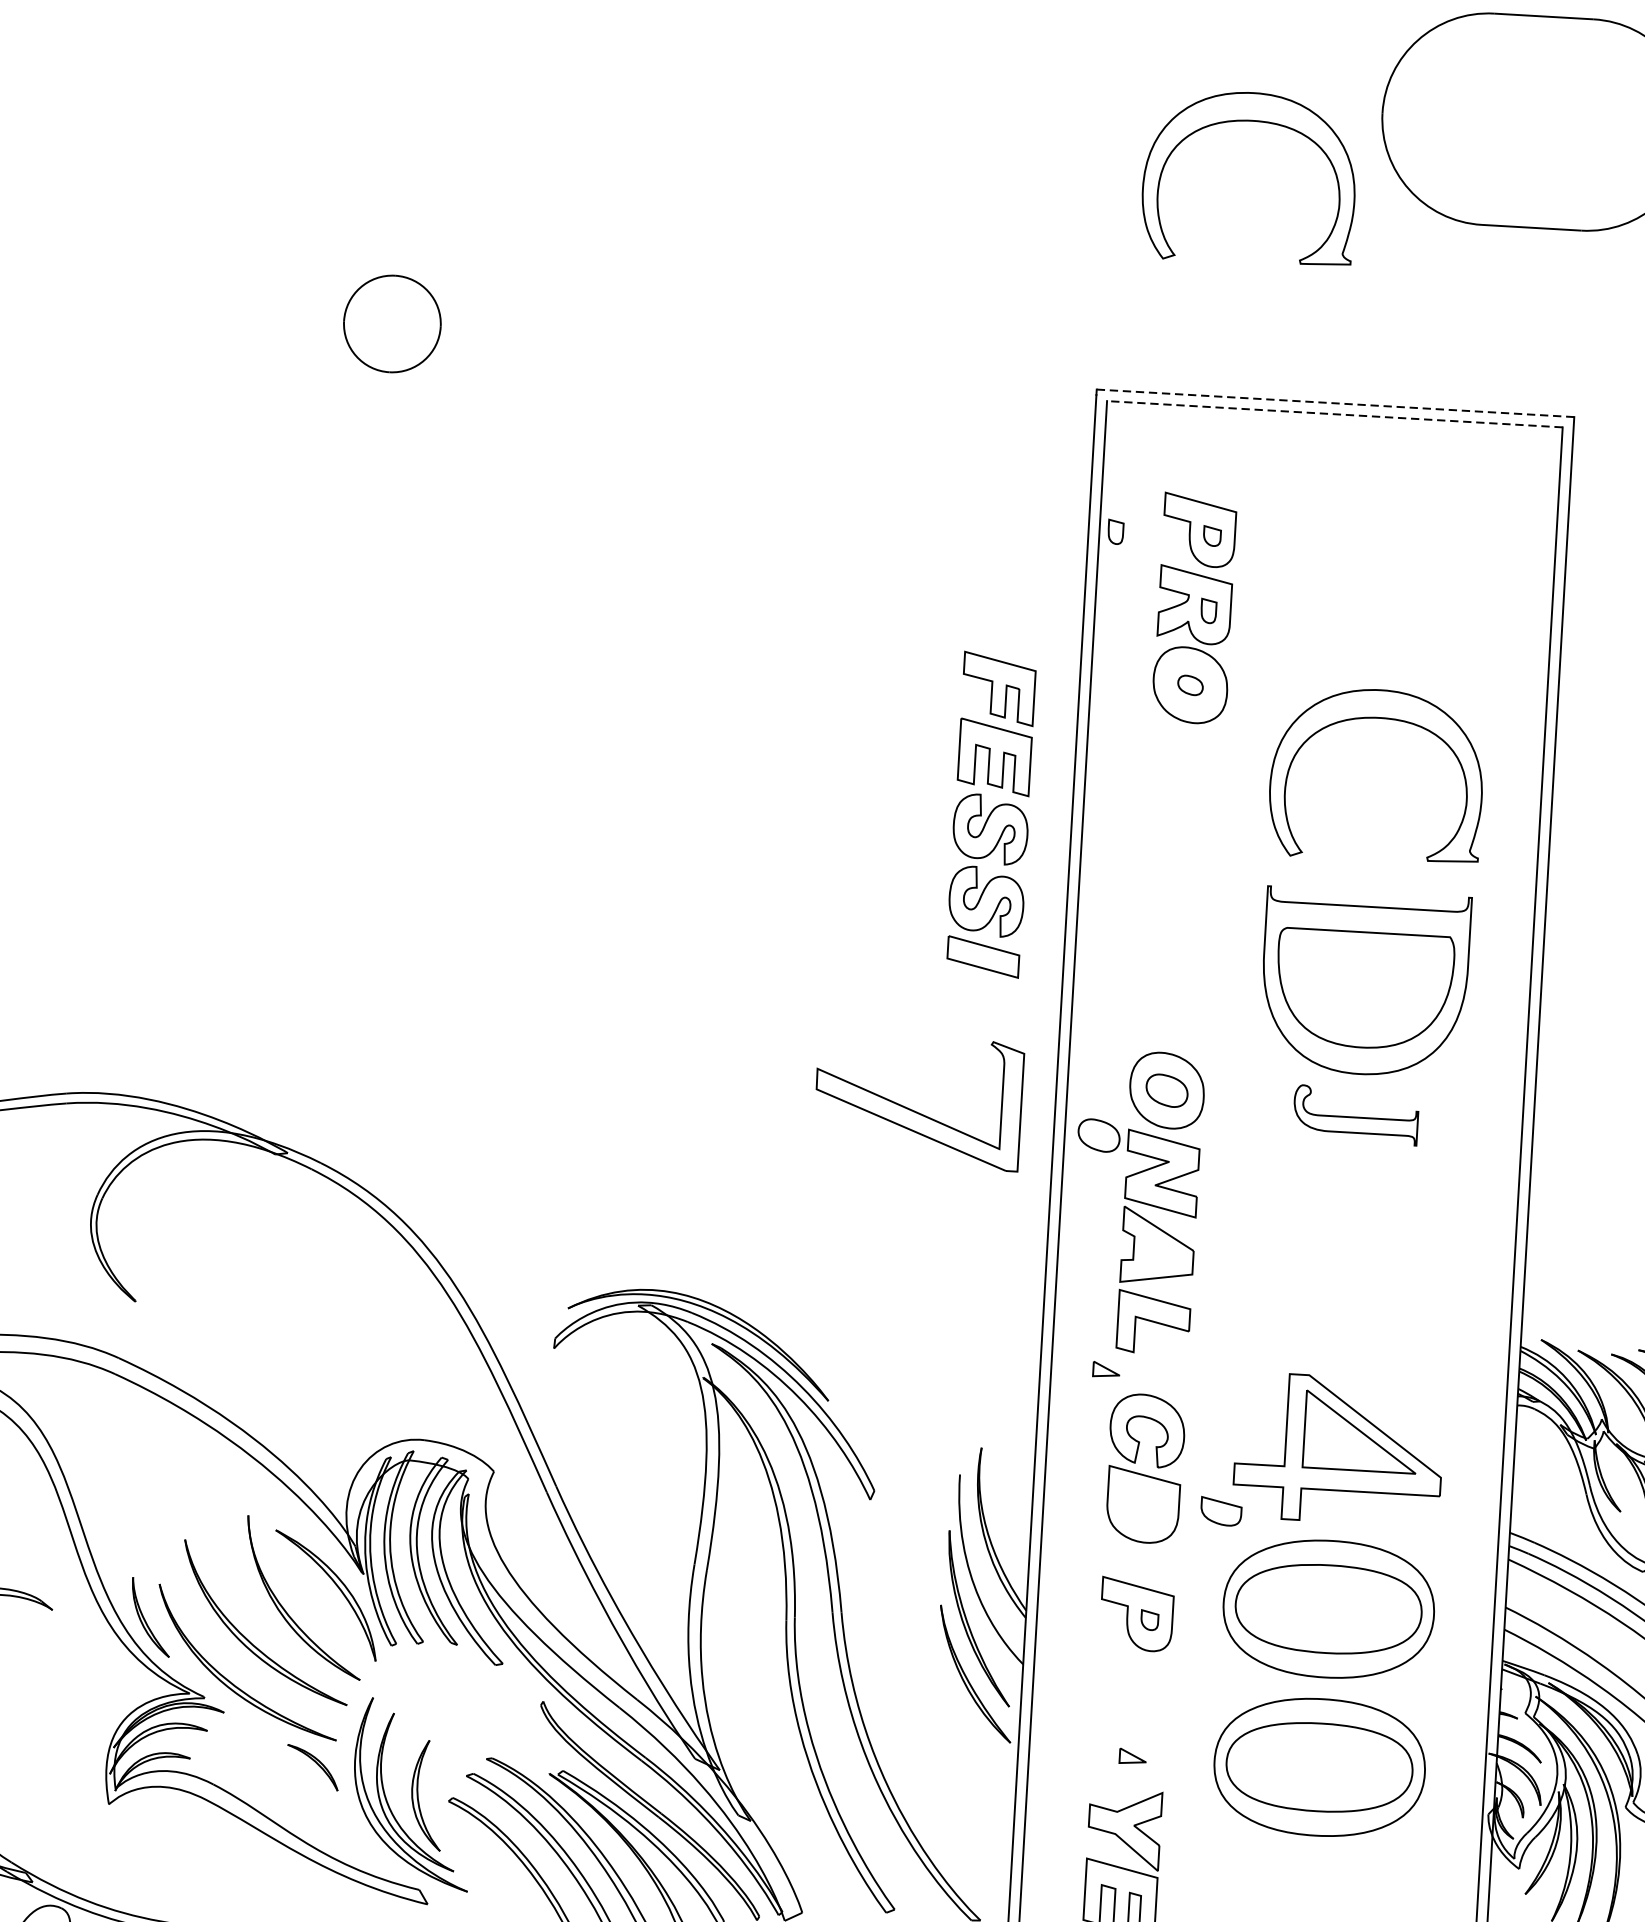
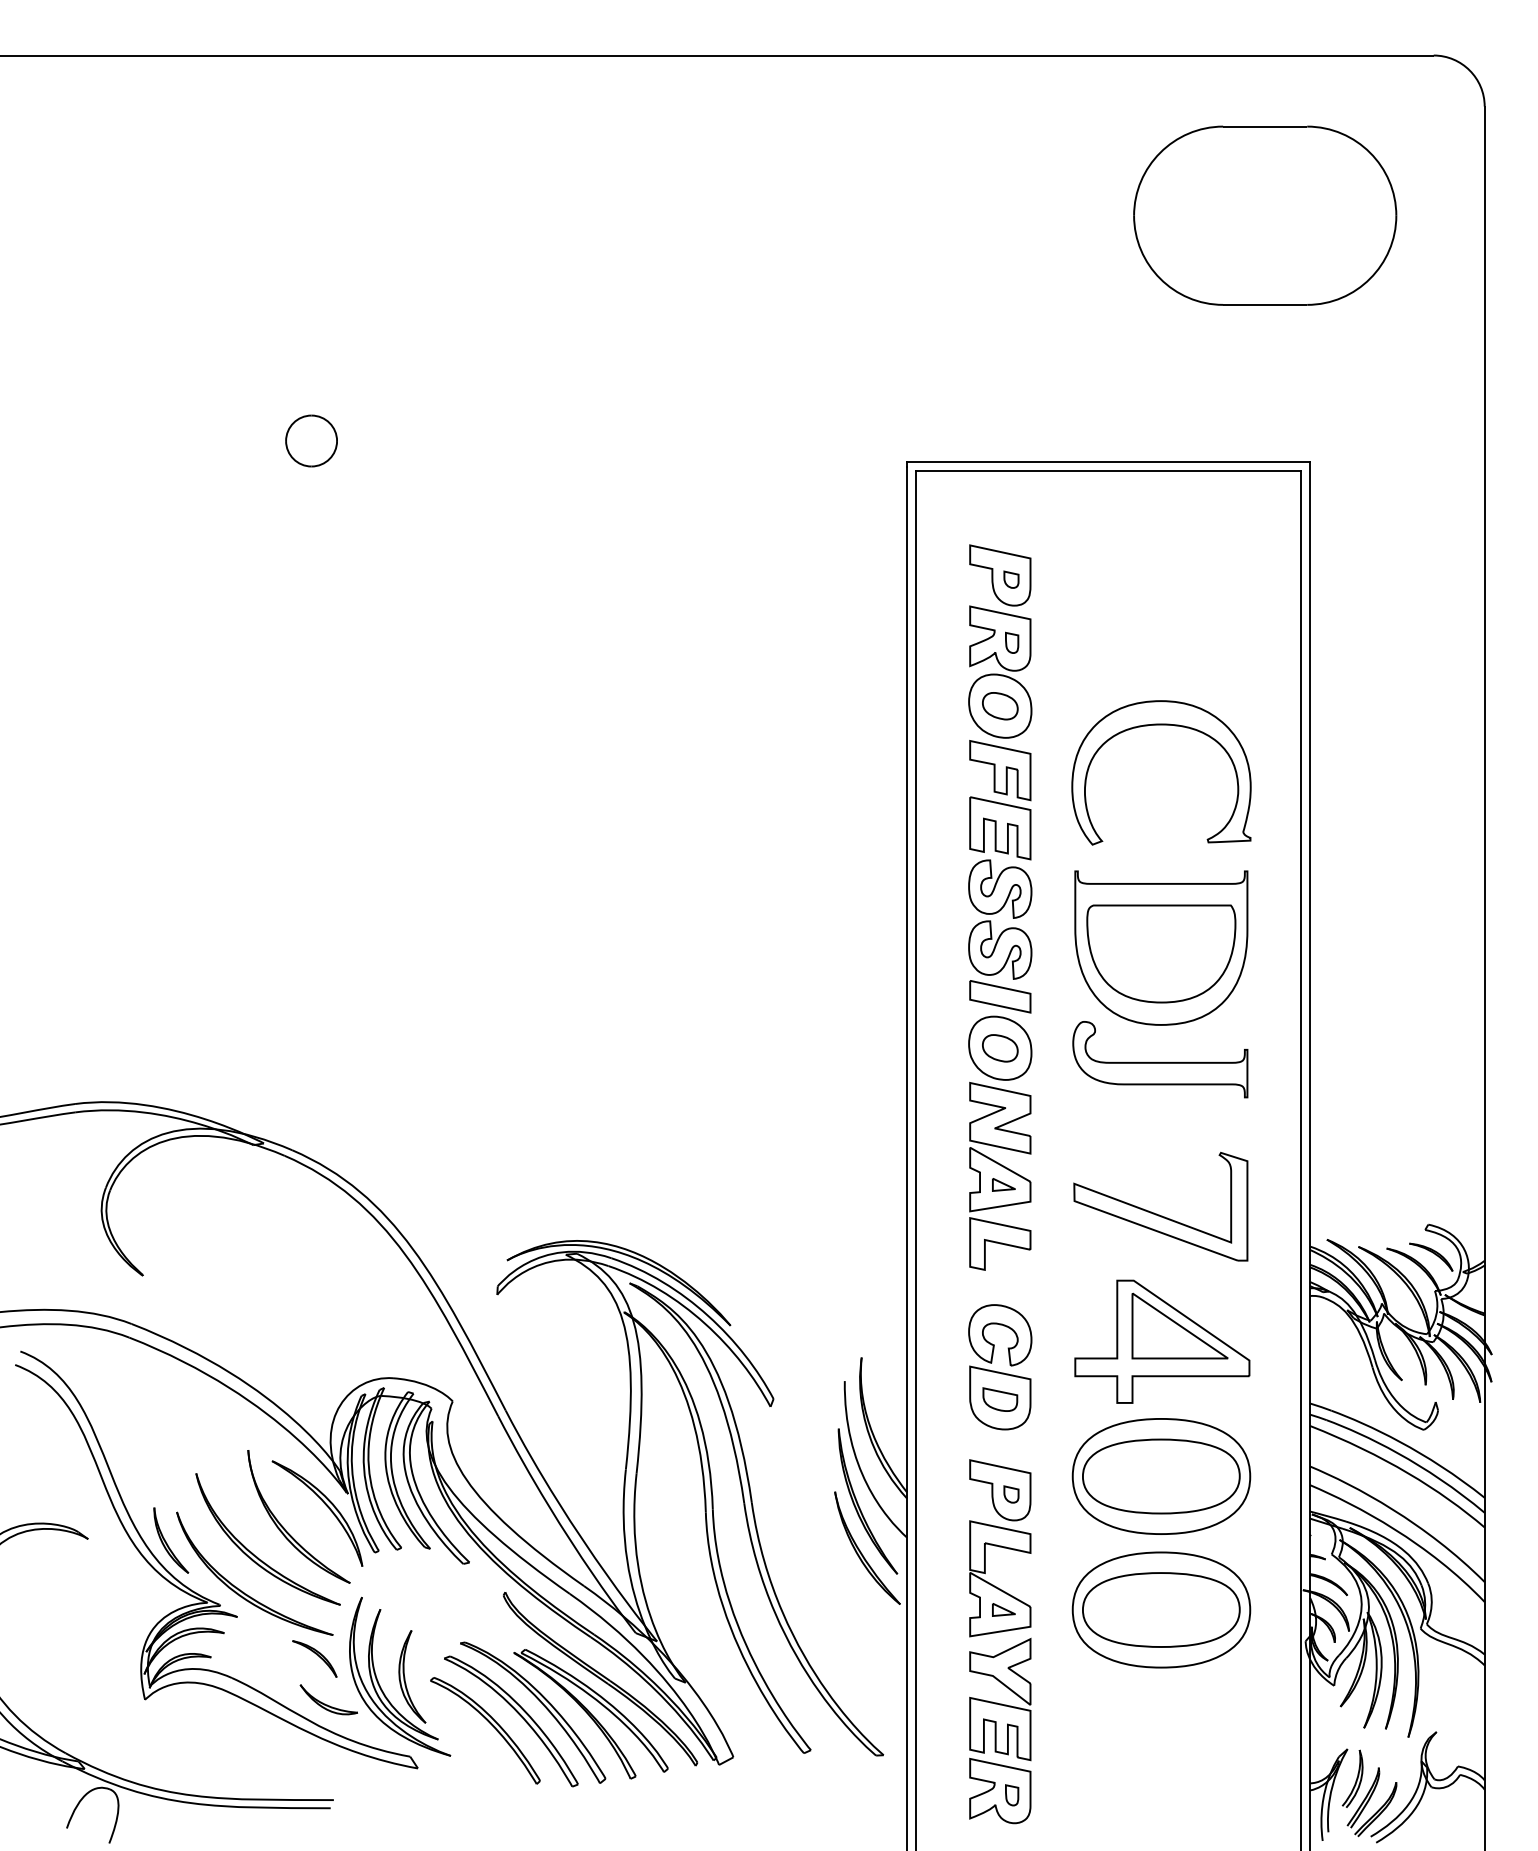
part: (1252, 122) -> (1025, 229), removed
part: (392, 323) -> (311, 440), size x0.62
line: (1336, 403) -> (1109, 462), dashed -> solid
line: (1334, 414) -> (1108, 471), dashed -> solid
part: (1116, 531) -> (930, 580), removed
part: (1190, 685) -> (1000, 706), size x1.67
part: (991, 814) -> (1000, 876), moved
part: (912, 1109) -> (1156, 1213), moved
part: (1356, 1114) -> (1160, 1059), size x1.67
part: (1099, 1135) -> (945, 1089), removed
part: (1106, 1369) -> (1003, 1184), moved
part: (1221, 1511) -> (1000, 1399), moved
part: (1125, 1728) -> (996, 1586), added
part: (326, 1816) -> (328, 1699), added

